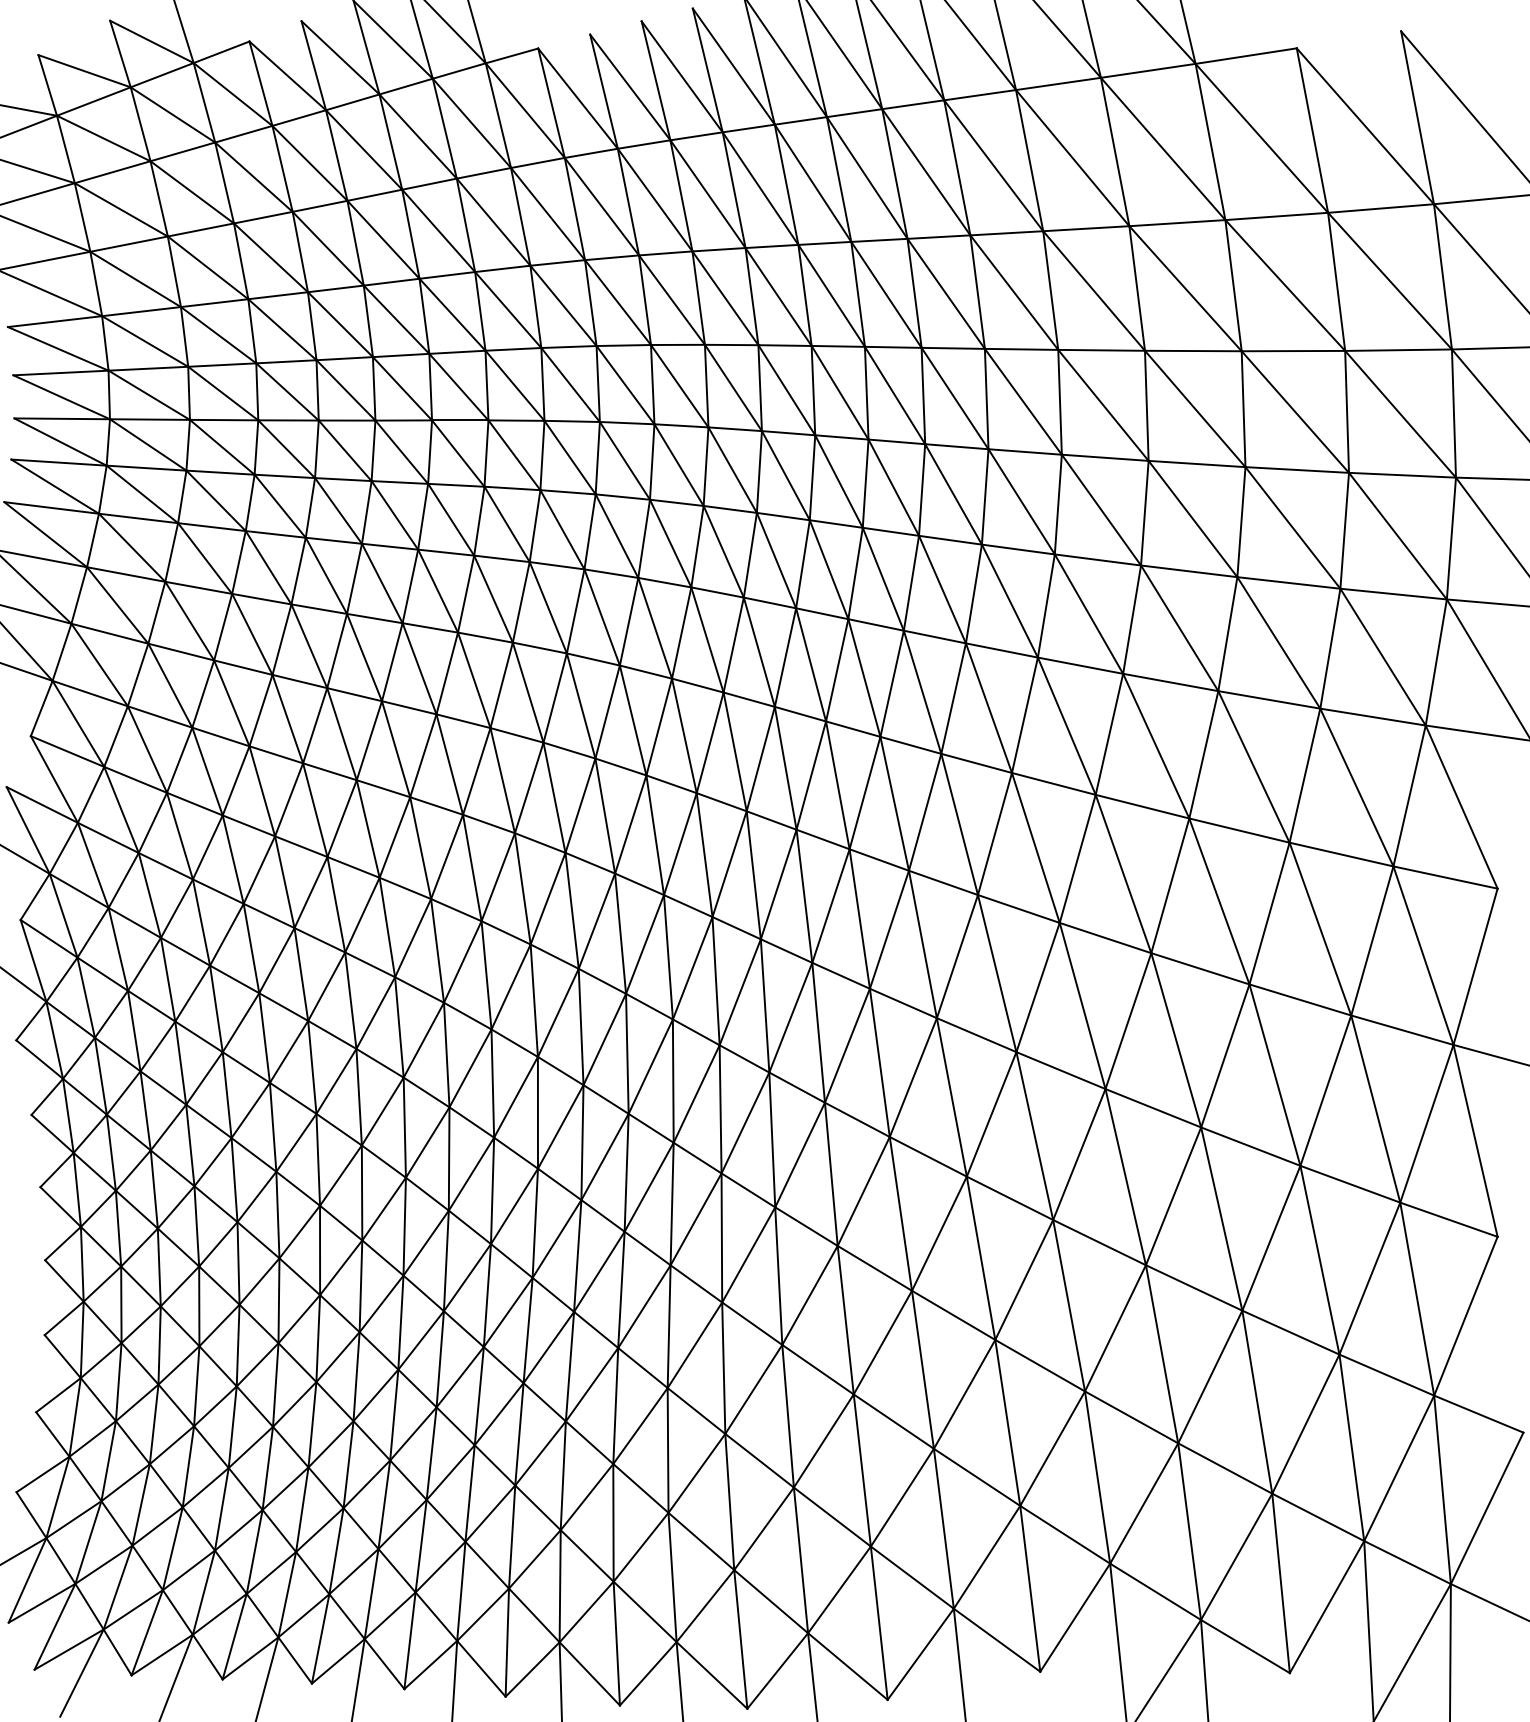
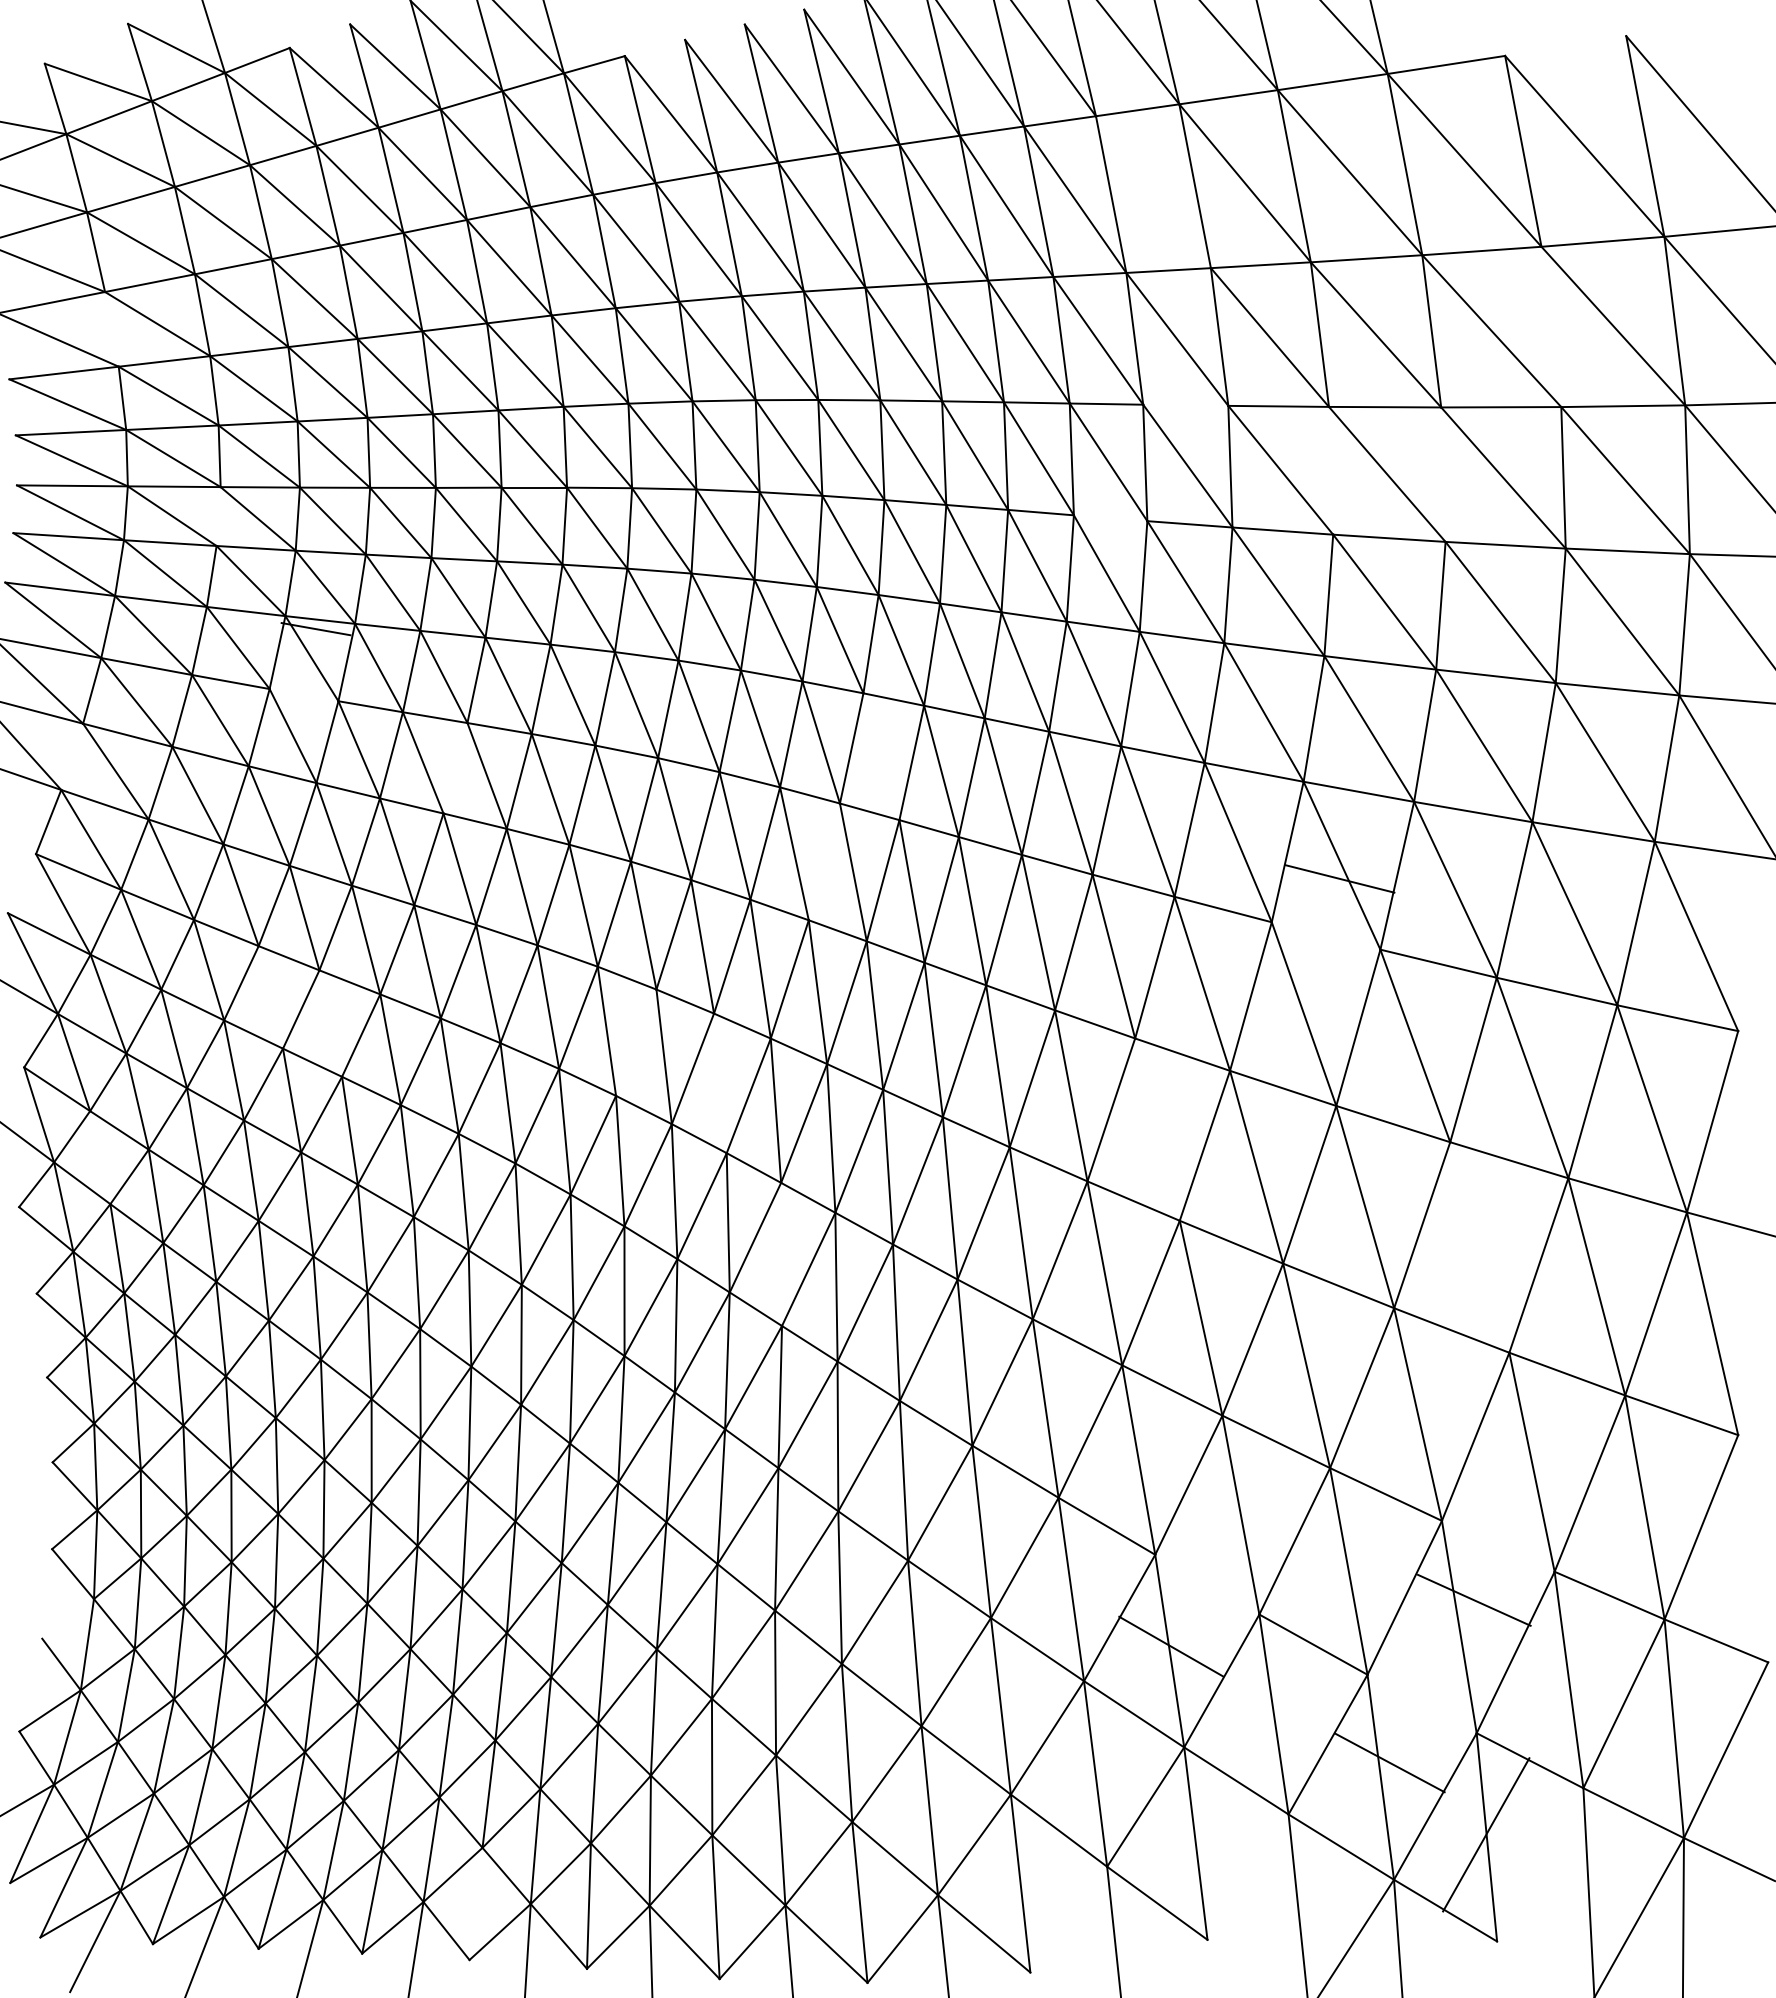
line: (992, 166) -> (1152, 192), removed
line: (1336, 281) -> (1551, 326), removed
line: (95, 284) -> (111, 329), removed
line: (1021, 348) -> (1185, 404), removed
line: (1146, 405) -> (1330, 470), removed
line: (1243, 409) -> (1443, 474), removed
line: (188, 445) -> (218, 516), removed
line: (956, 446) -> (1110, 518), removed
line: (261, 599) -> (315, 629), moved
line: (62, 652) -> (72, 756), removed
line: (759, 652) -> (881, 756), removed
line: (392, 662) -> (455, 768), removed
line: (709, 742) -> (823, 861), removed
line: (1141, 806) -> (1339, 878), moved
line: (232, 859) -> (270, 997), removed
line: (284, 882) -> (330, 1023), removed
line: (548, 898) -> (636, 1042), removed
line: (620, 933) -> (720, 1083), removed
line: (997, 973) -> (1157, 1129), removed
line: (86, 997) -> (100, 1157), removed
line: (1274, 1075) -> (1479, 1247), removed
line: (673, 1081) -> (781, 1254), removed
line: (1290, 1331) -> (1473, 1599), moved
line: (1040, 1365) -> (1171, 1646), moved
line: (58, 1394) -> (68, 1618), removed
line: (1224, 1468) -> (1389, 1762), moved
line: (1327, 1606) -> (1486, 1834), moved
line: (1074, 1617) -> (1247, 1876), removed
line: (409, 1640) -> (475, 1903), removed
line: (920, 1654) -> (1068, 1919), removed

